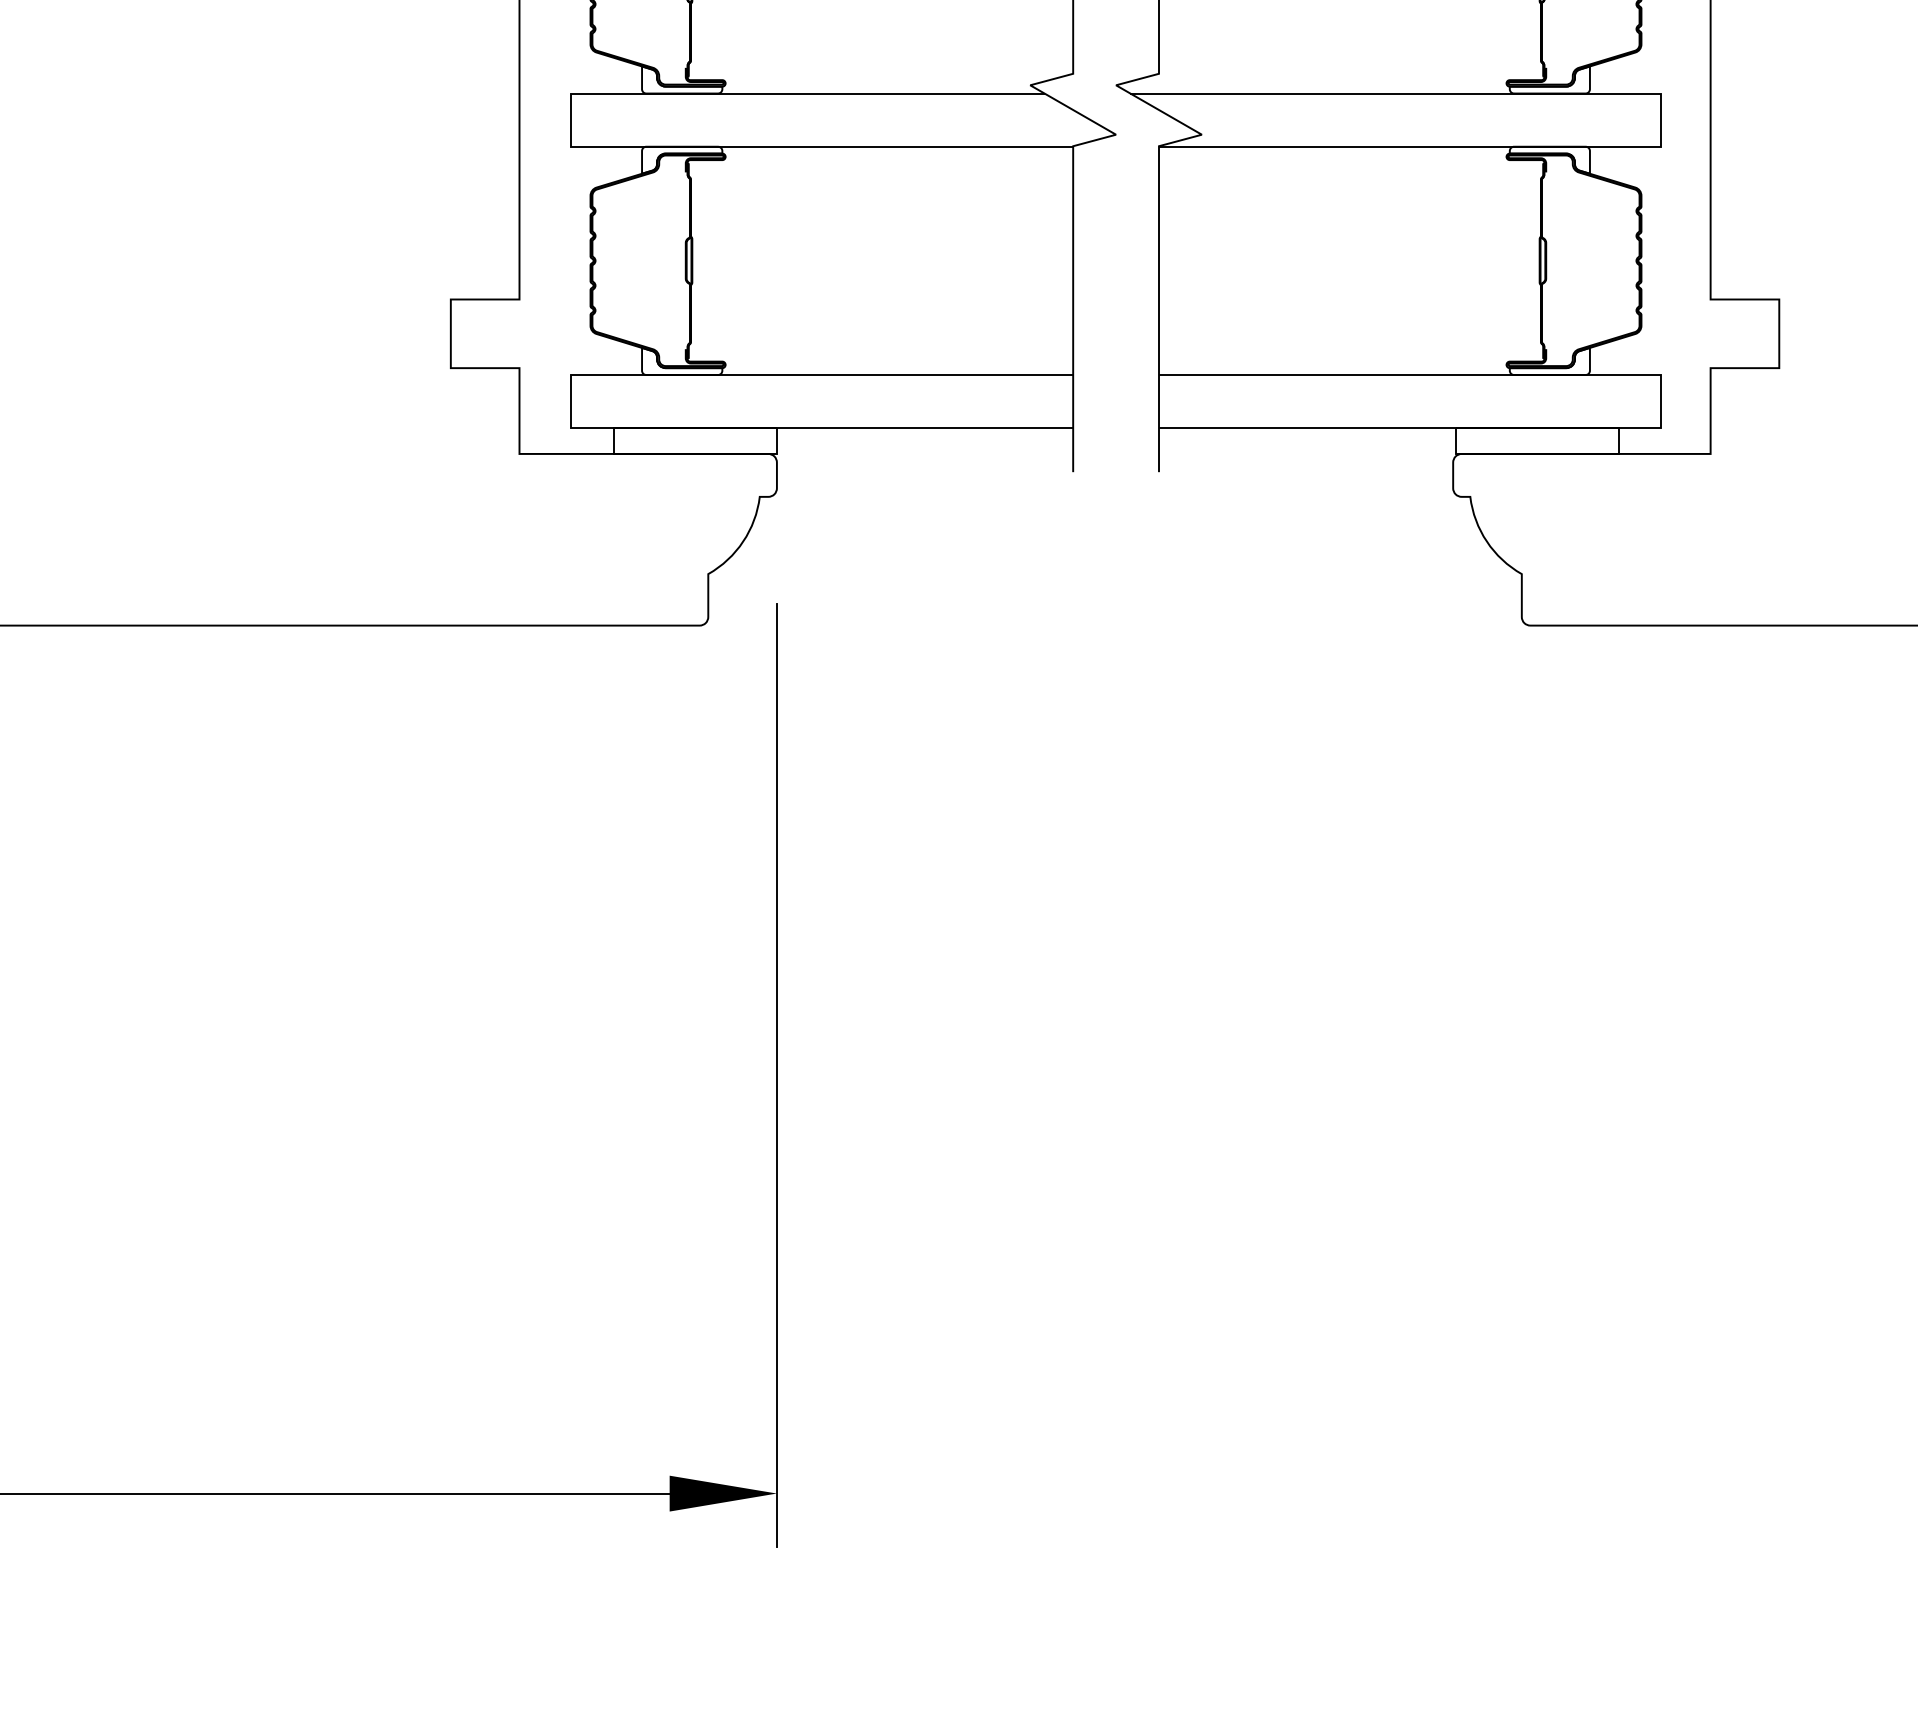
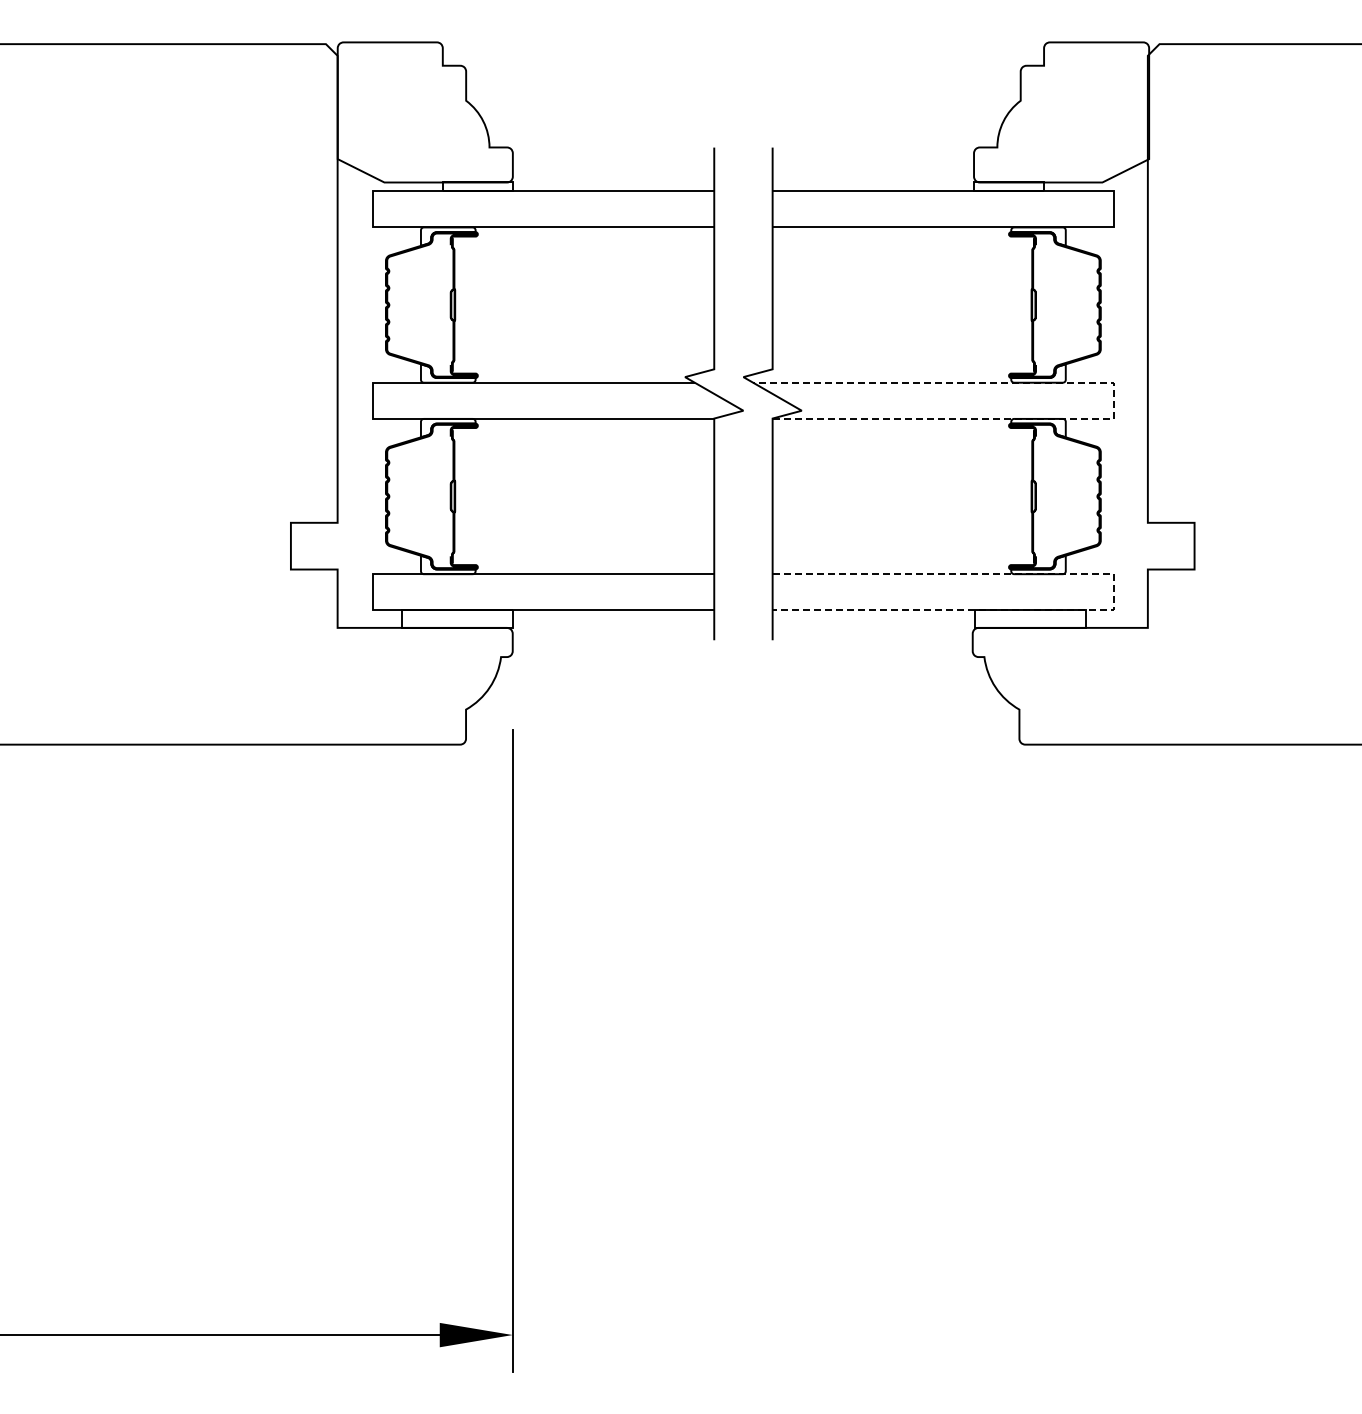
line: (1661, 106) -> (1114, 391), solid -> dashed
line: (1661, 401) -> (1114, 592), solid -> dashed

